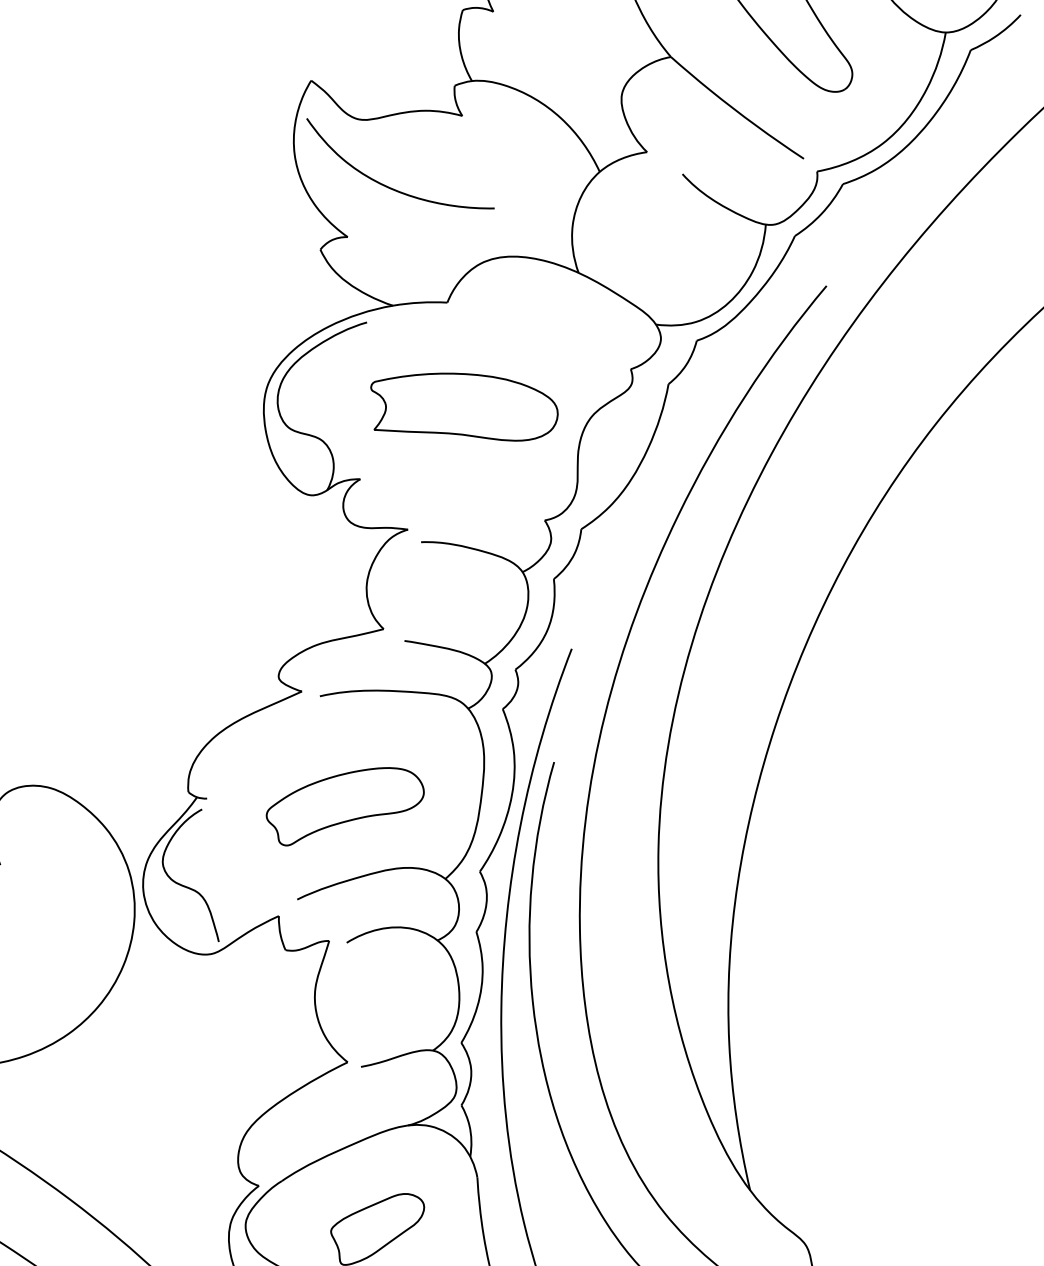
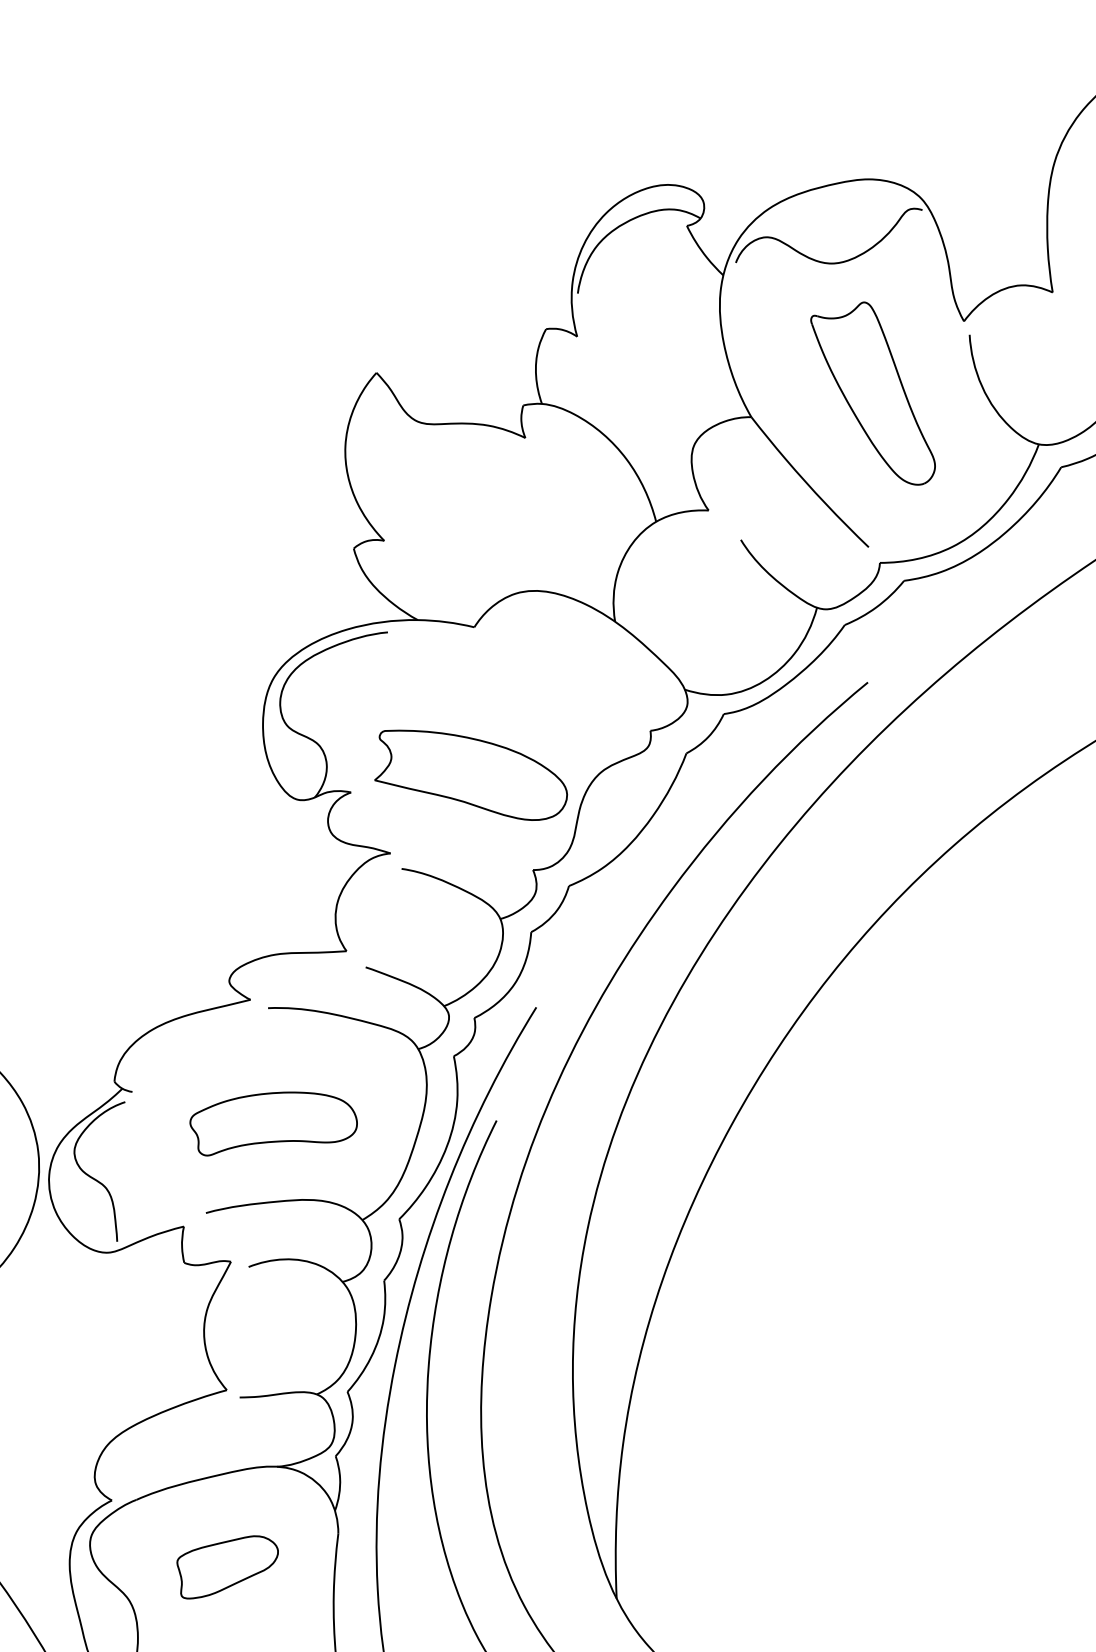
curve: (389, 186) -> (436, 496), removed
part: (463, 407) -> (470, 774), moved

